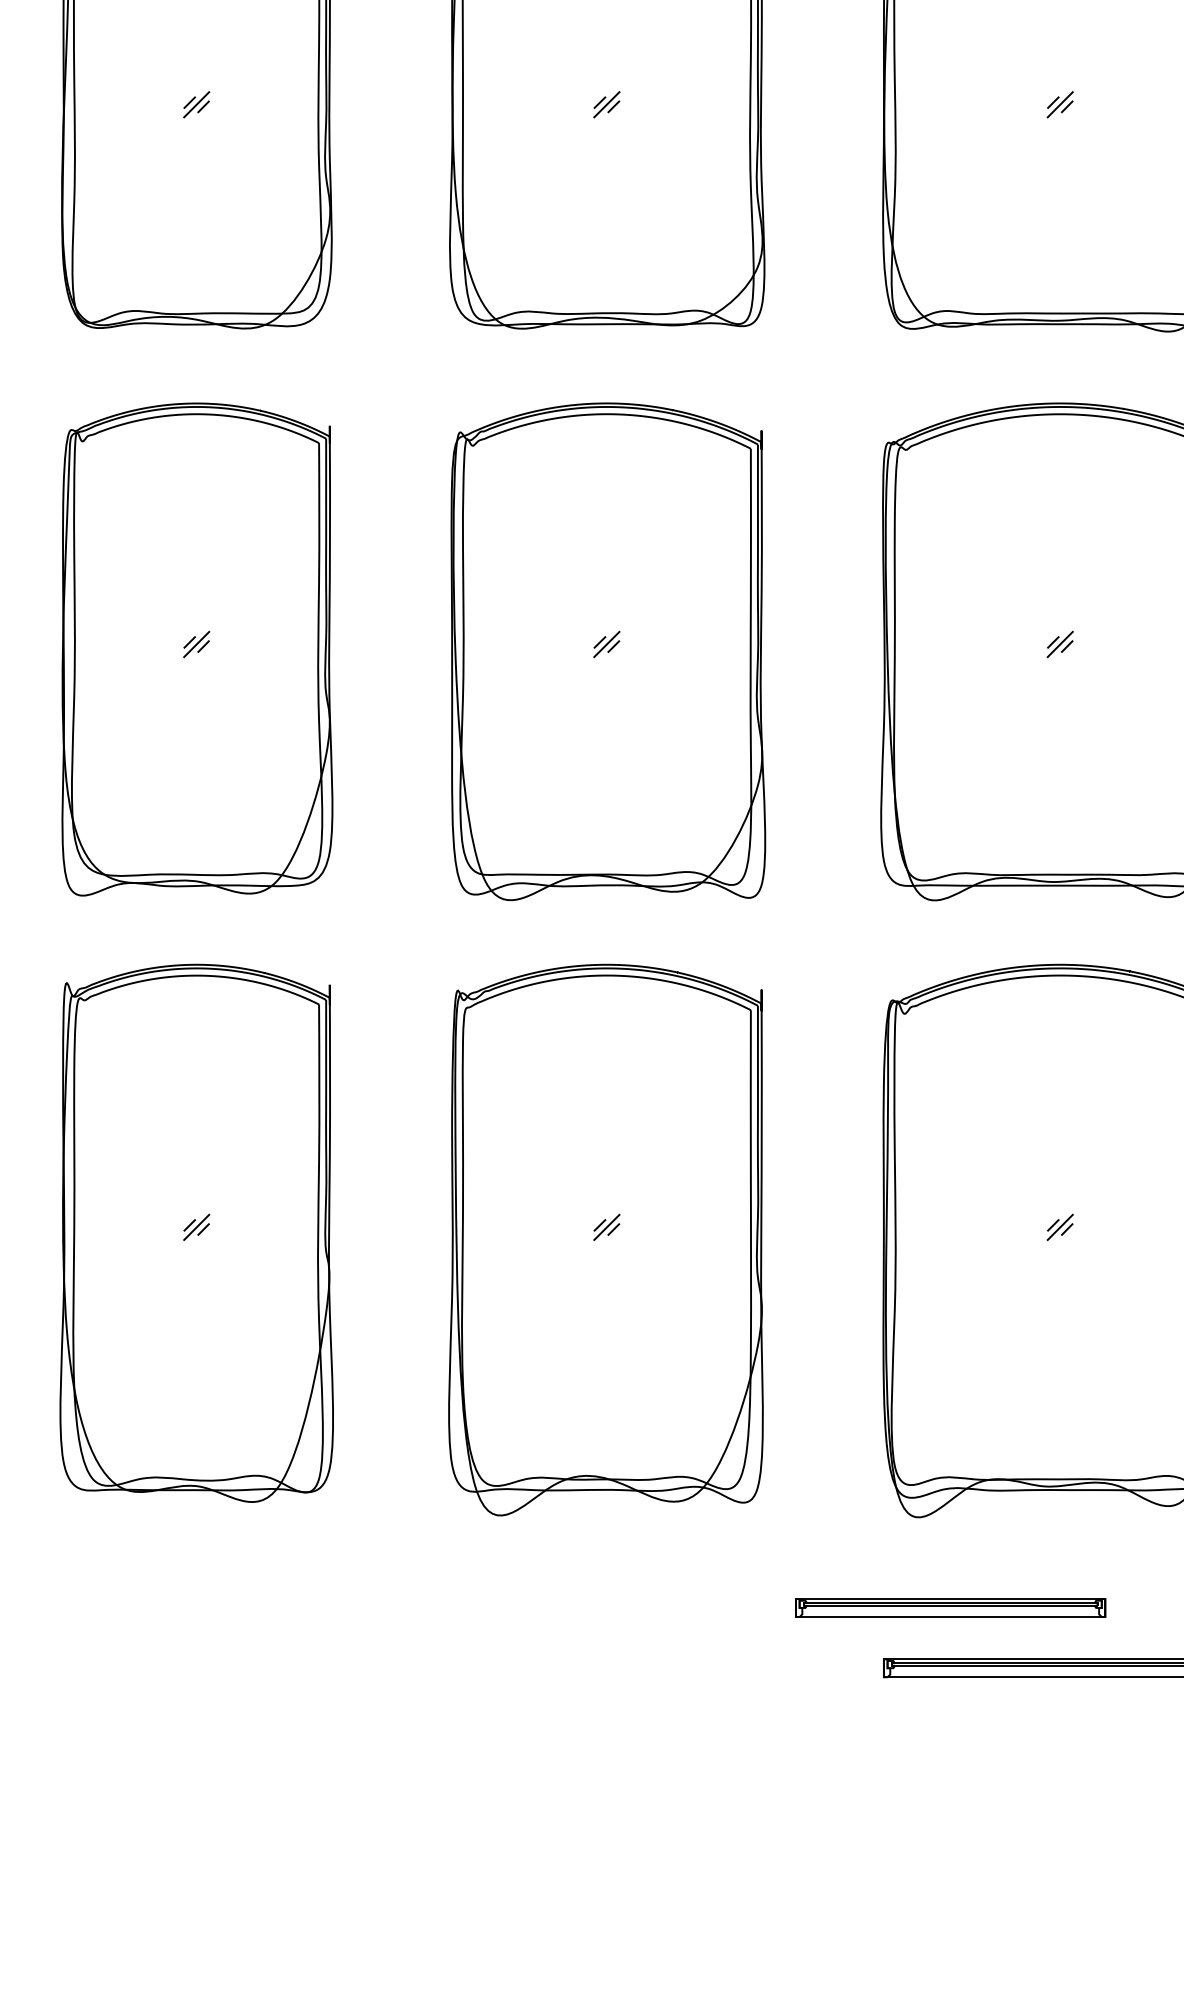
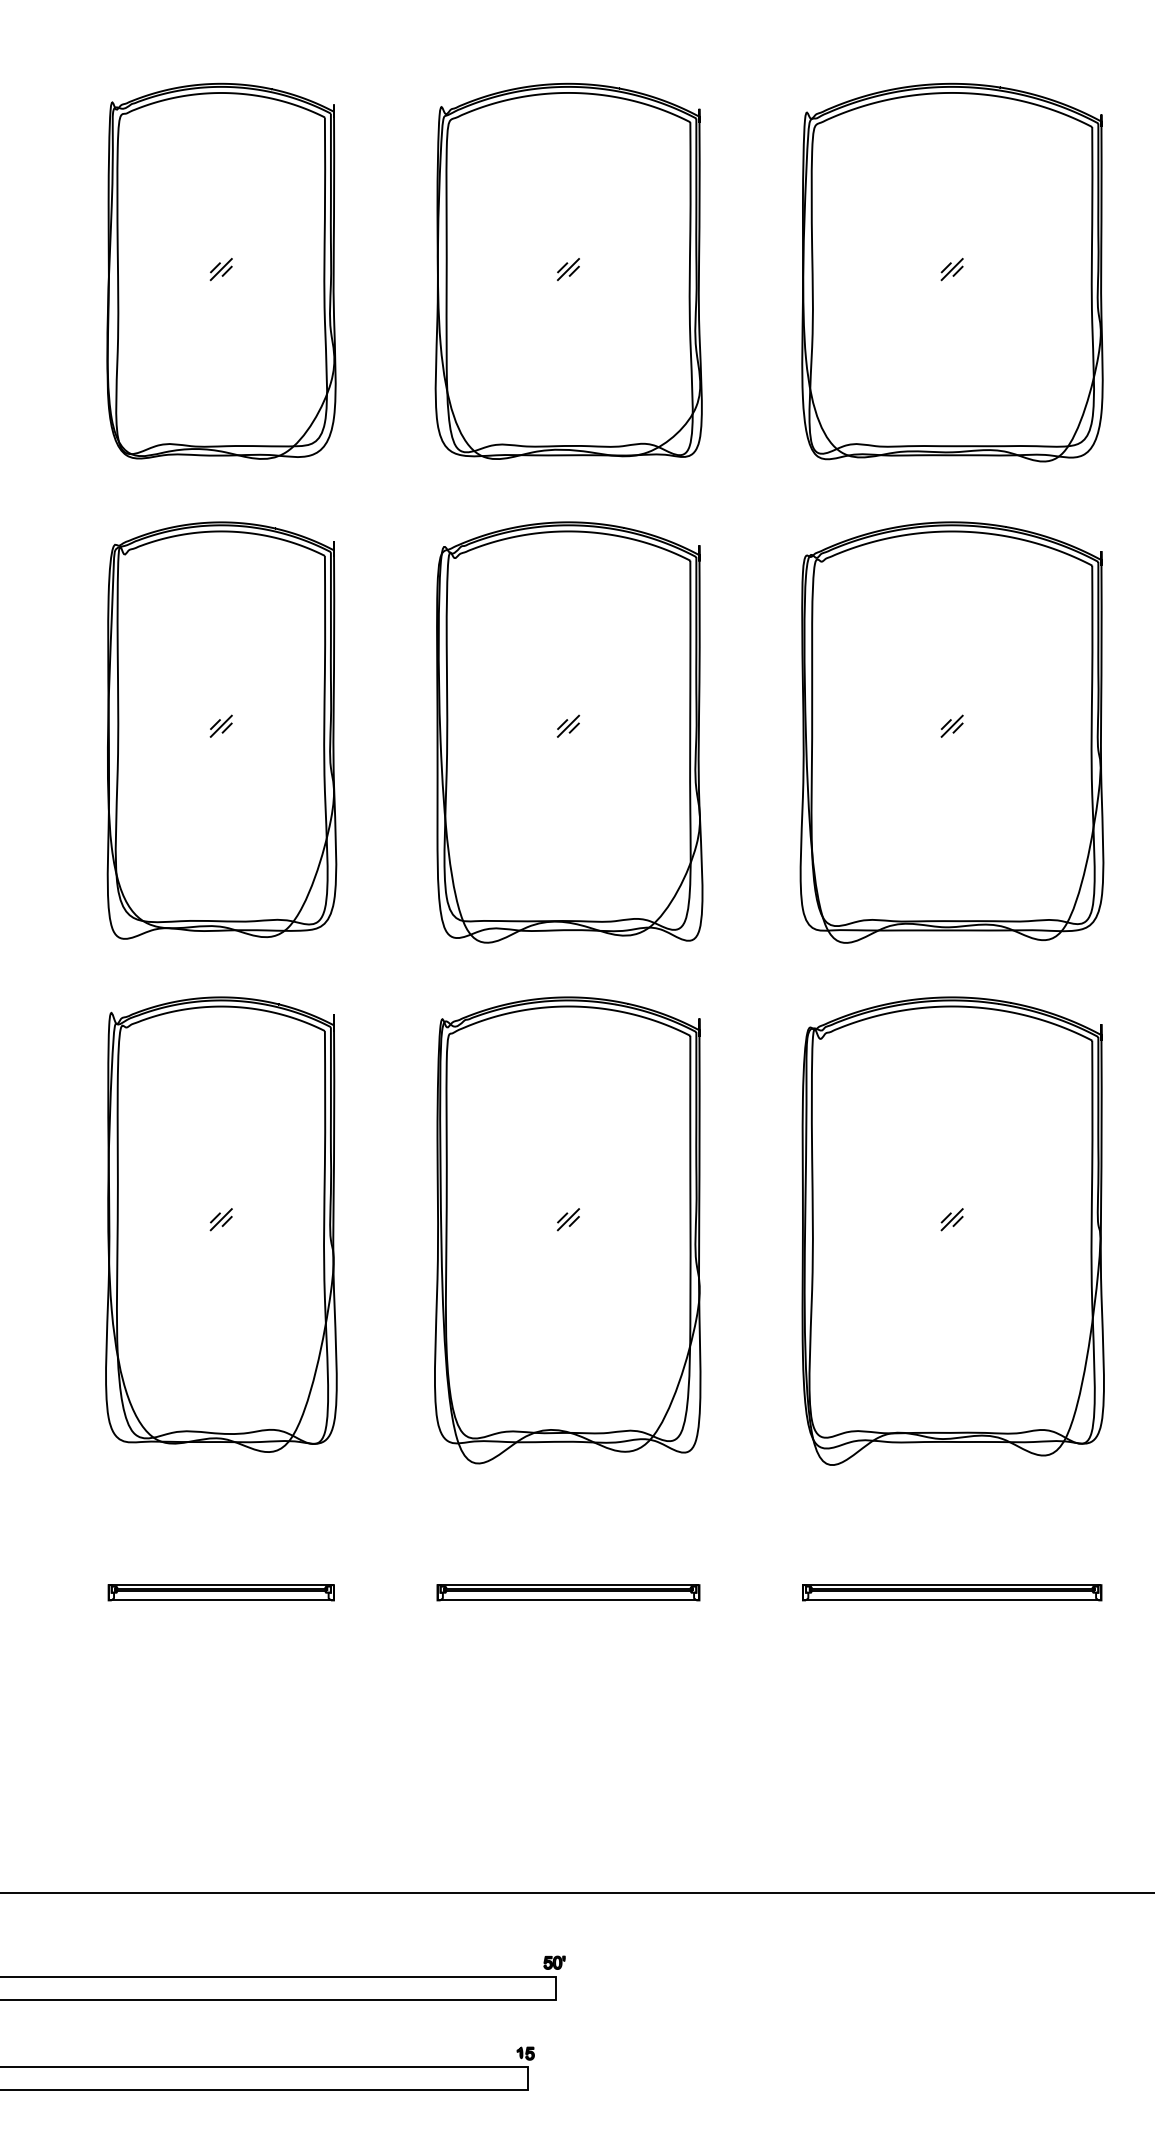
part: (950, 1607) -> (568, 1592), moved
part: (195, 1667) -> (220, 1592), added

